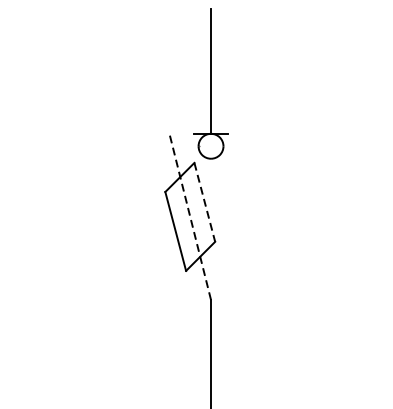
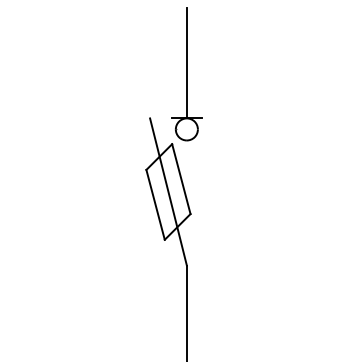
line: (204, 202) -> (181, 179), dashed -> solid
line: (190, 217) -> (168, 192), dashed -> solid

